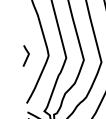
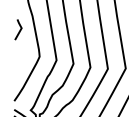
line: (26, 55) -> (19, 29), moved

